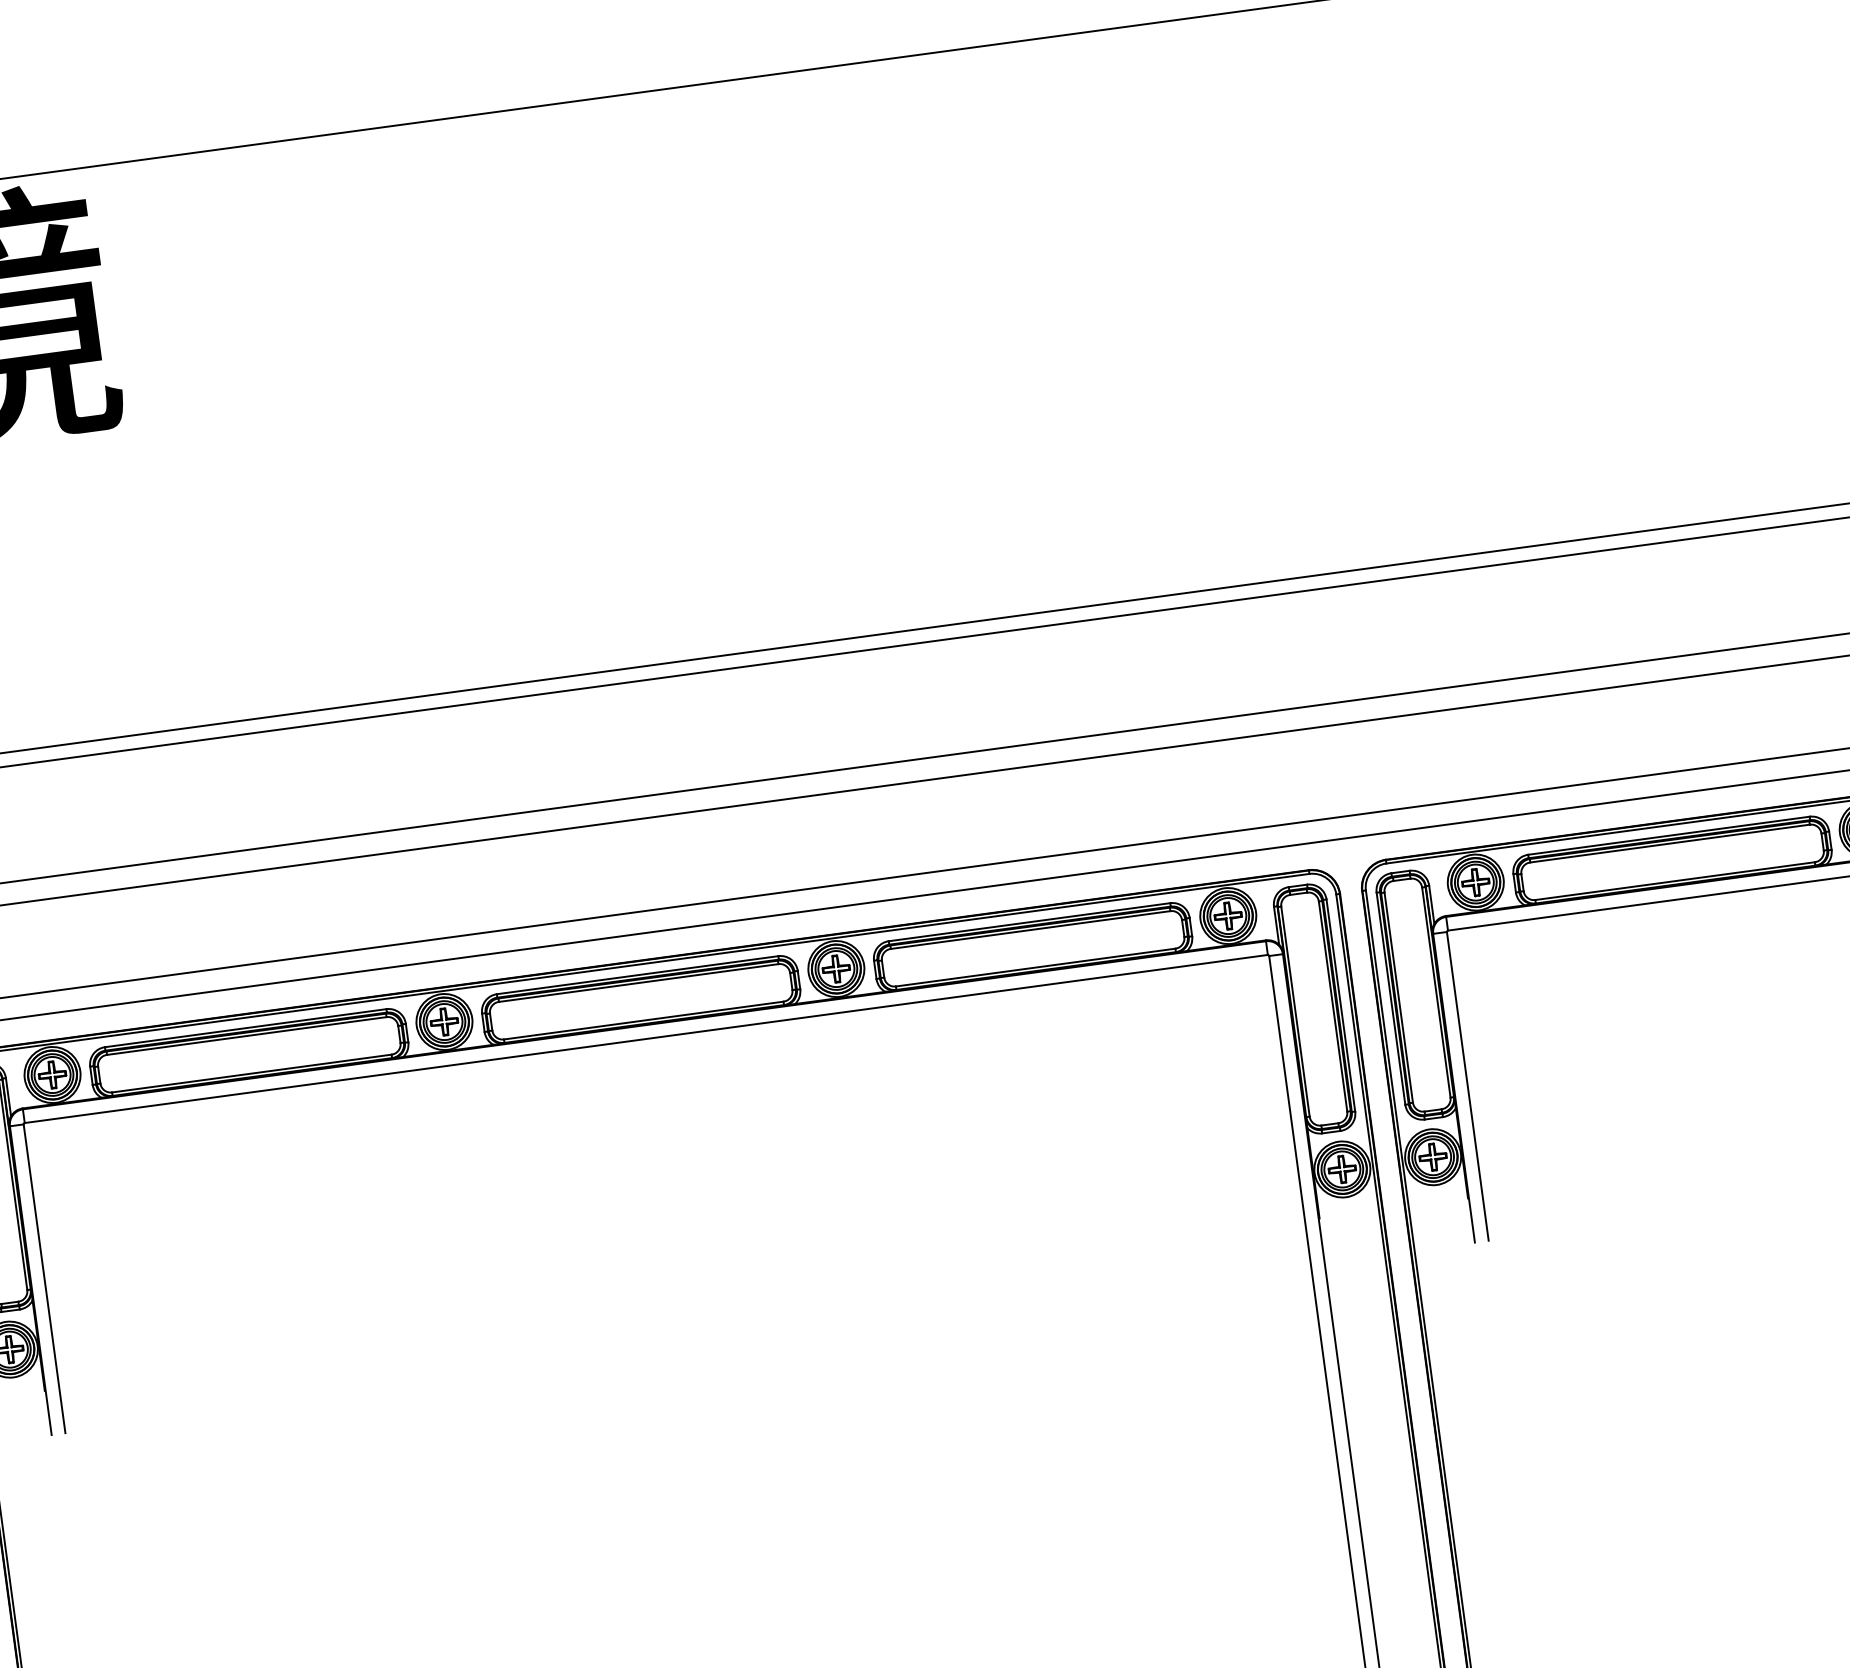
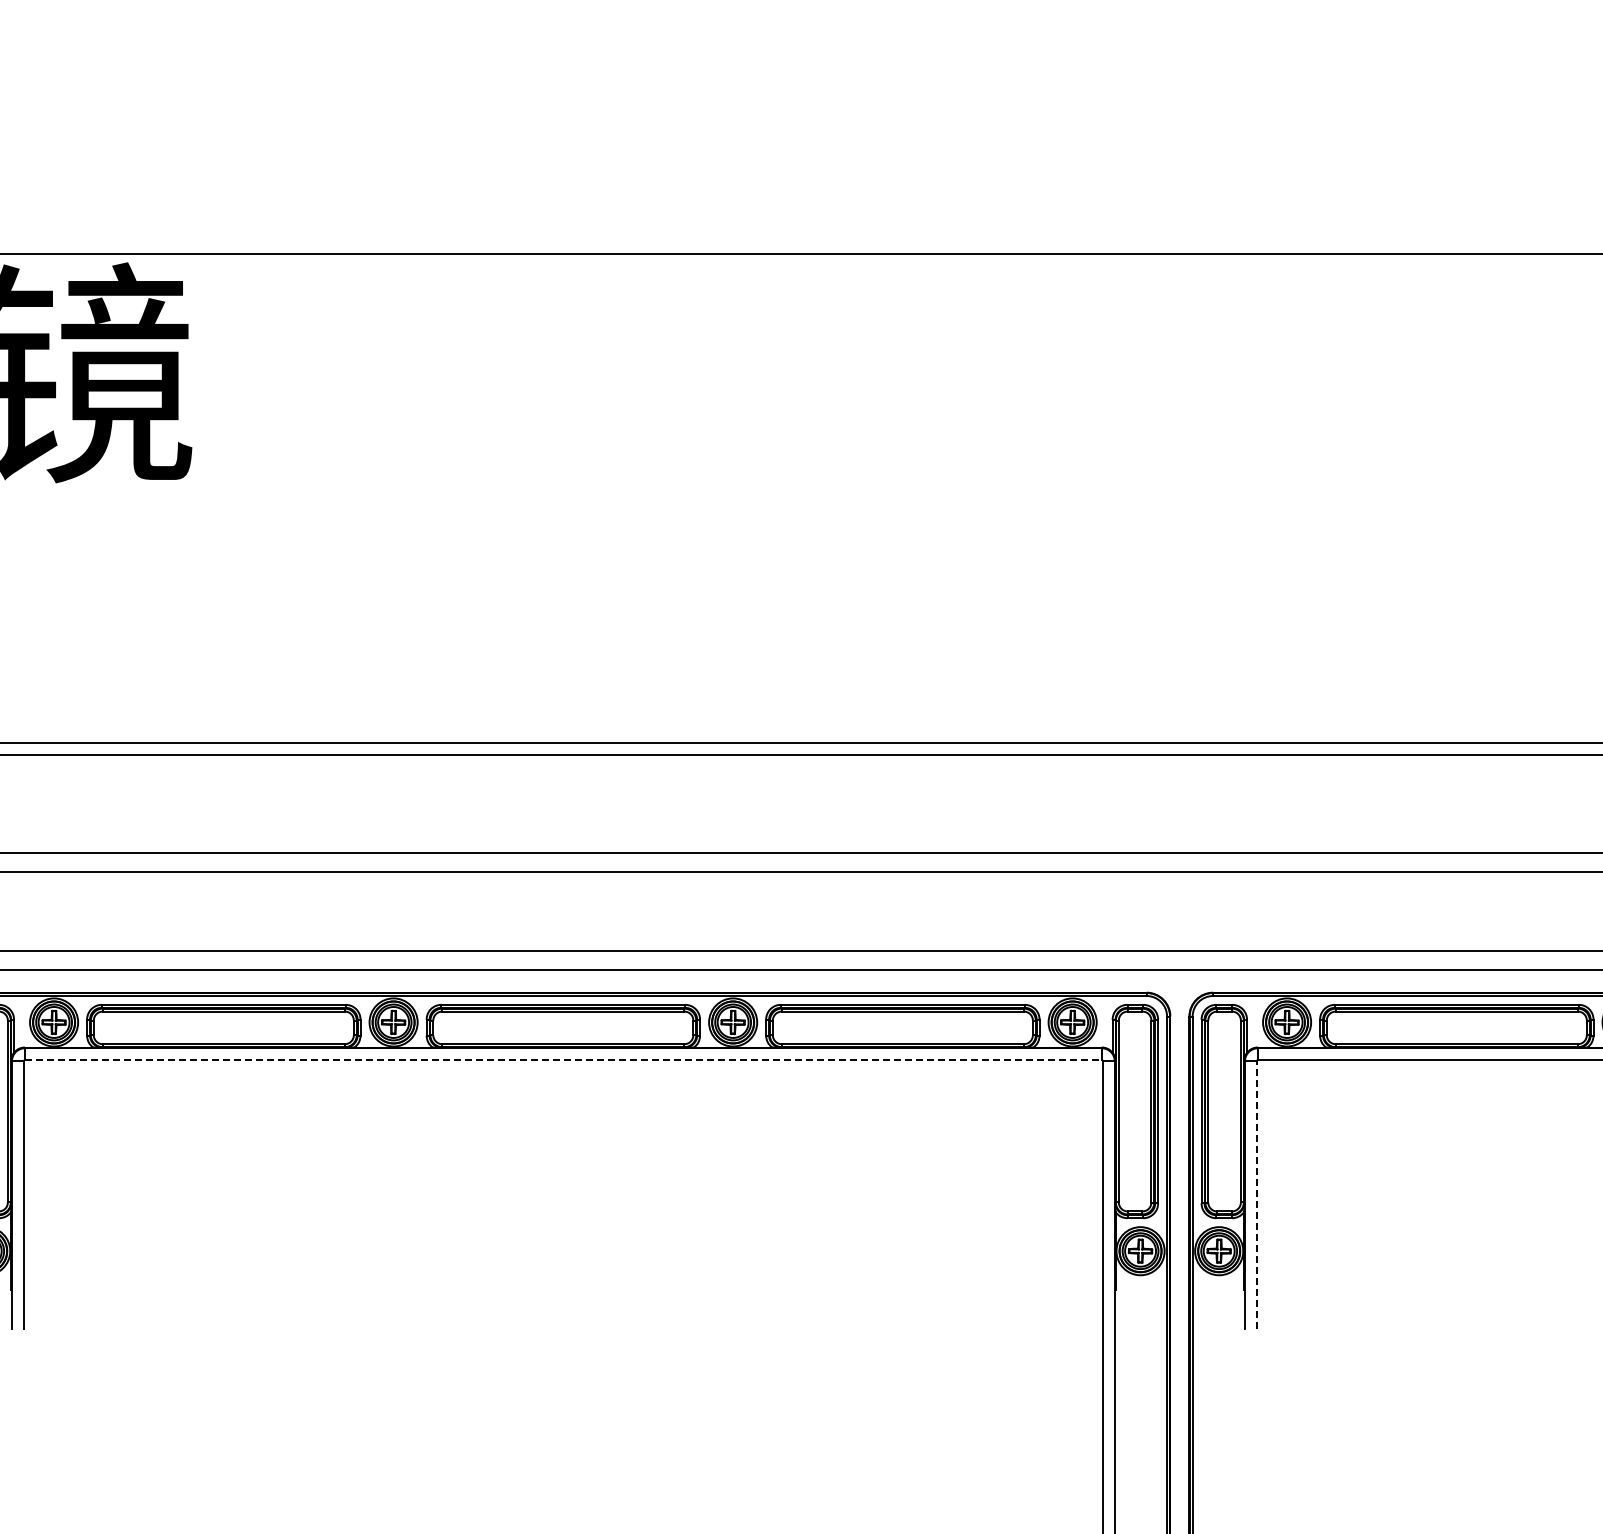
line: (646, 1039) -> (563, 1060), solid -> dashed
line: (1467, 1085) -> (1256, 1194), solid -> dashed

